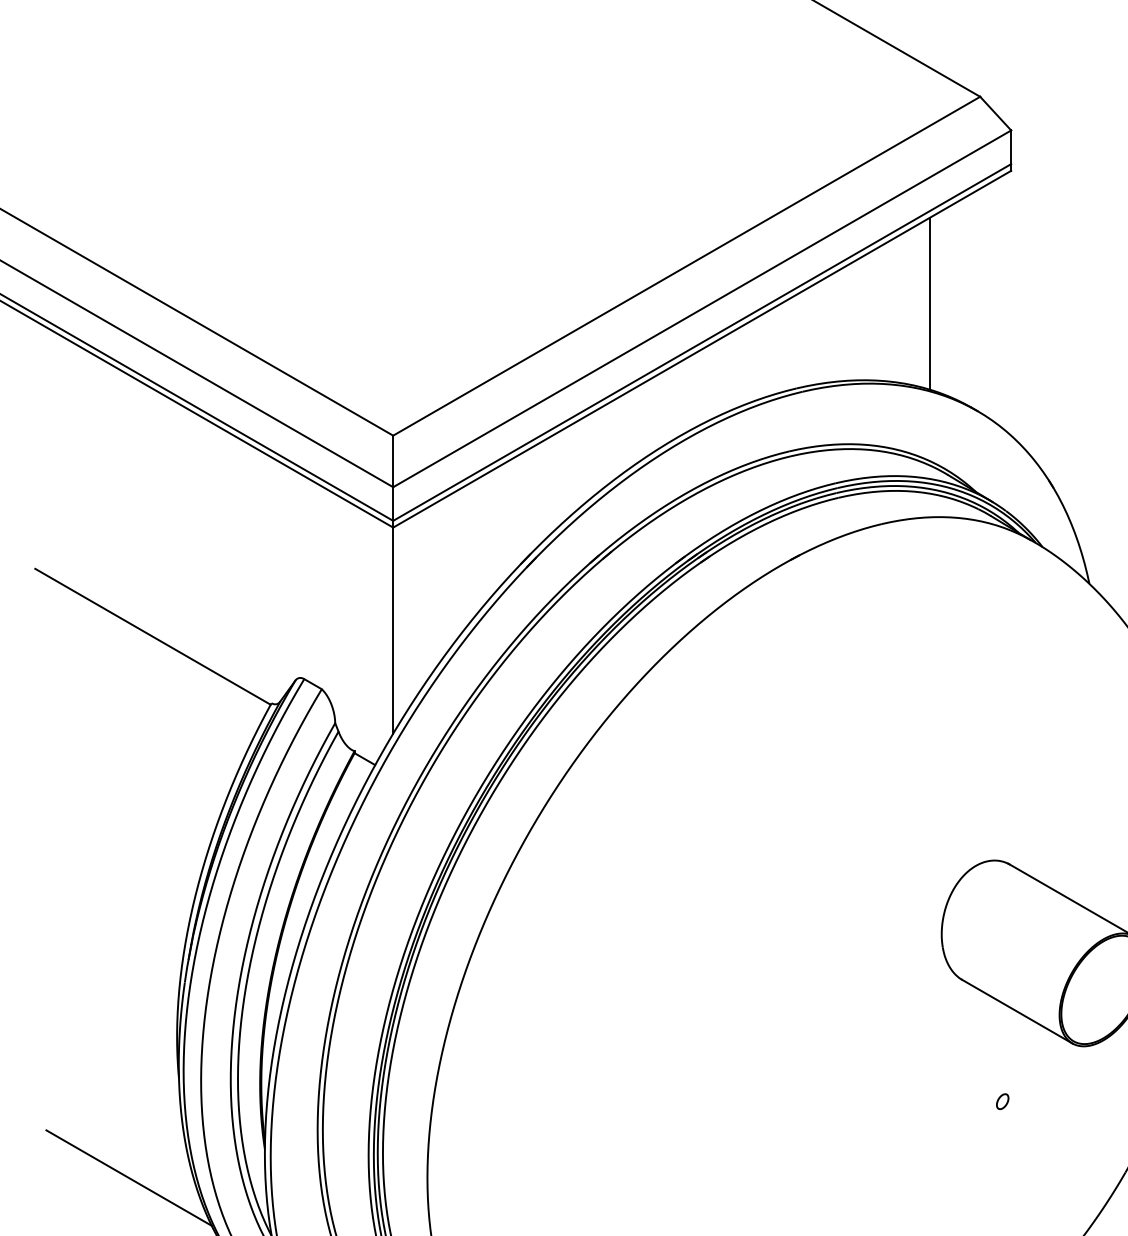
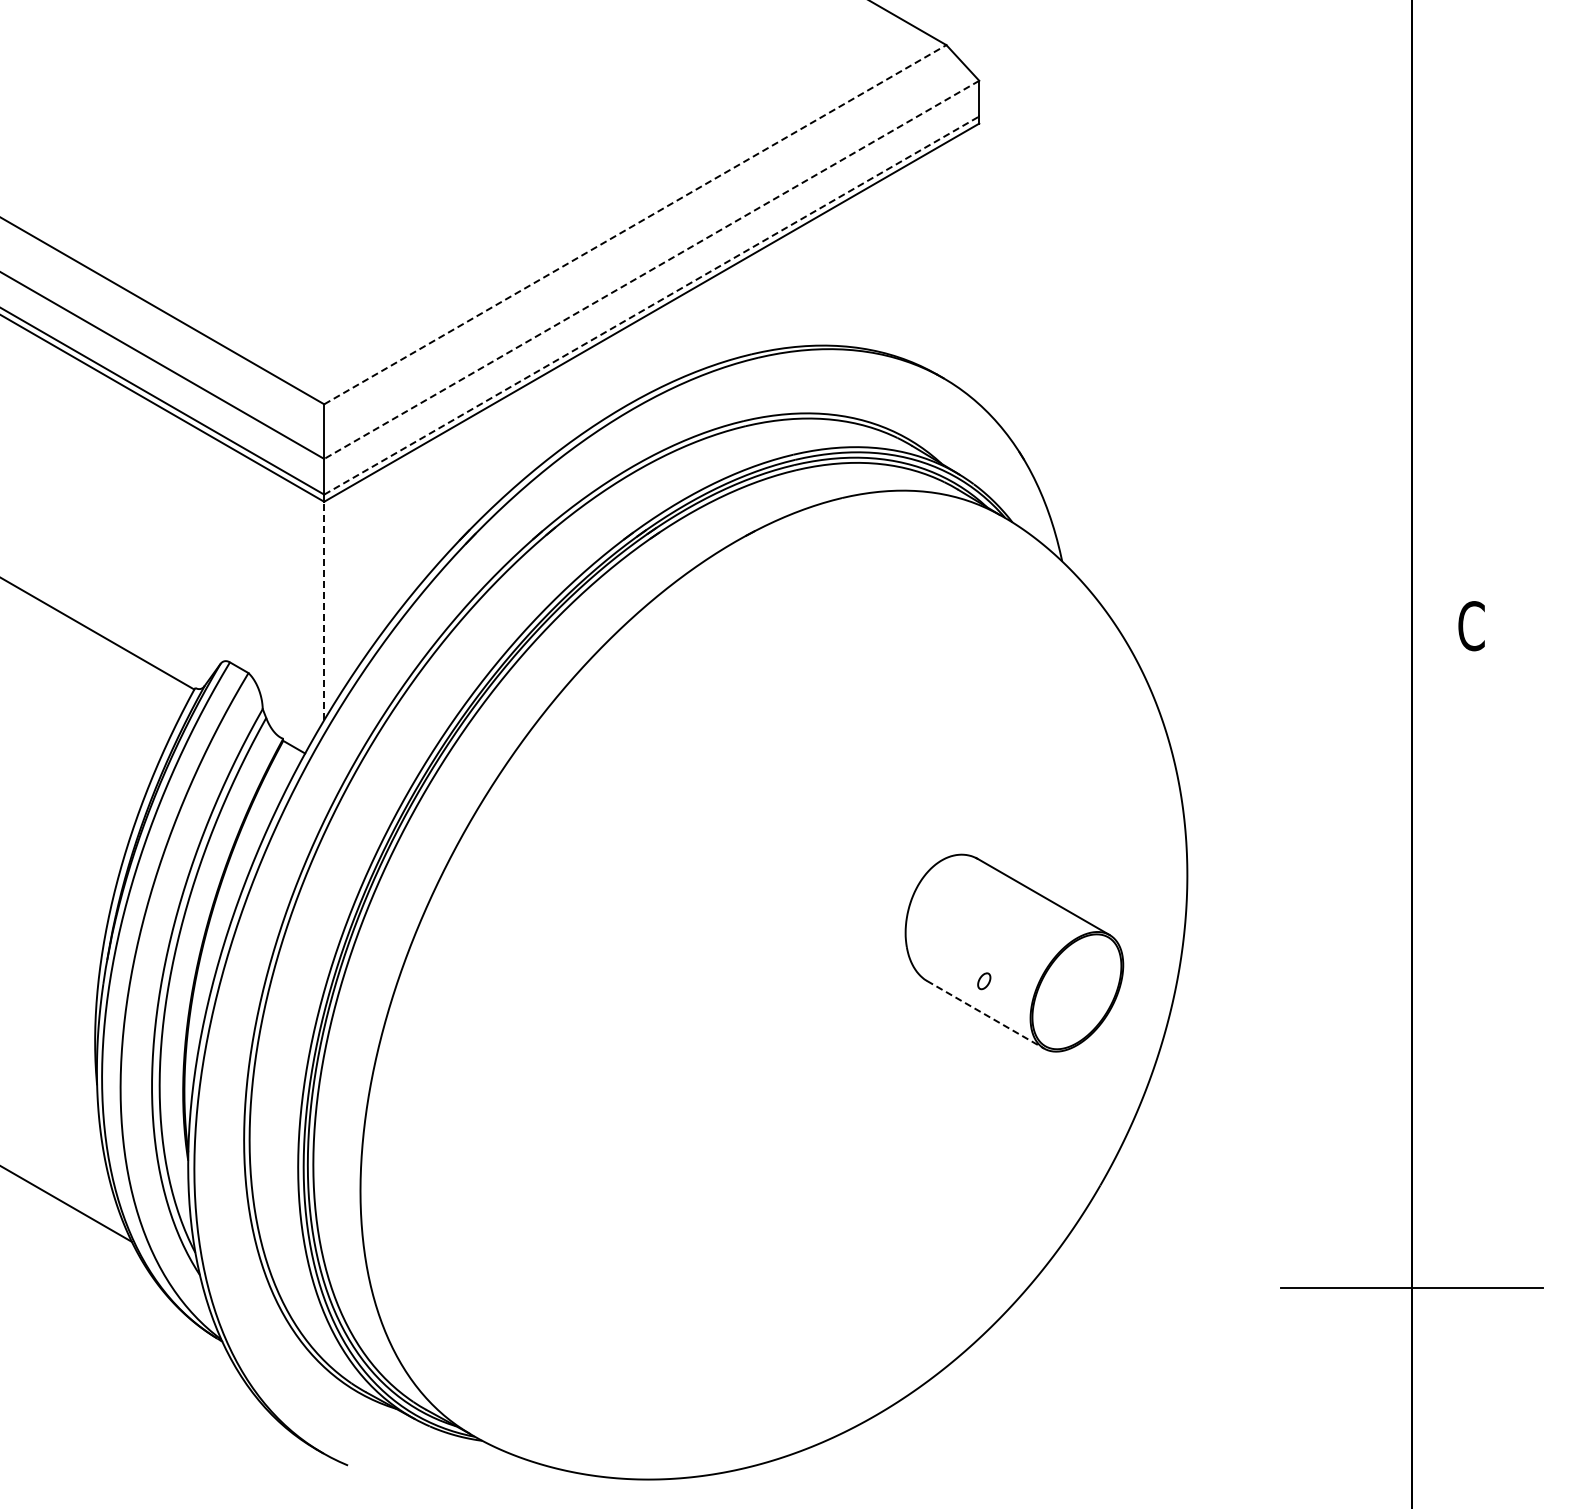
line: (686, 266) -> (635, 224), solid -> dashed
line: (929, 303) -> (892, 264), removed
line: (701, 309) -> (651, 270), solid -> dashed
line: (702, 342) -> (652, 305), solid -> dashed
line: (393, 630) -> (324, 610), solid -> dashed
line: (1017, 1011) -> (985, 1014), solid -> dashed
part: (1002, 1101) -> (984, 981), moved

